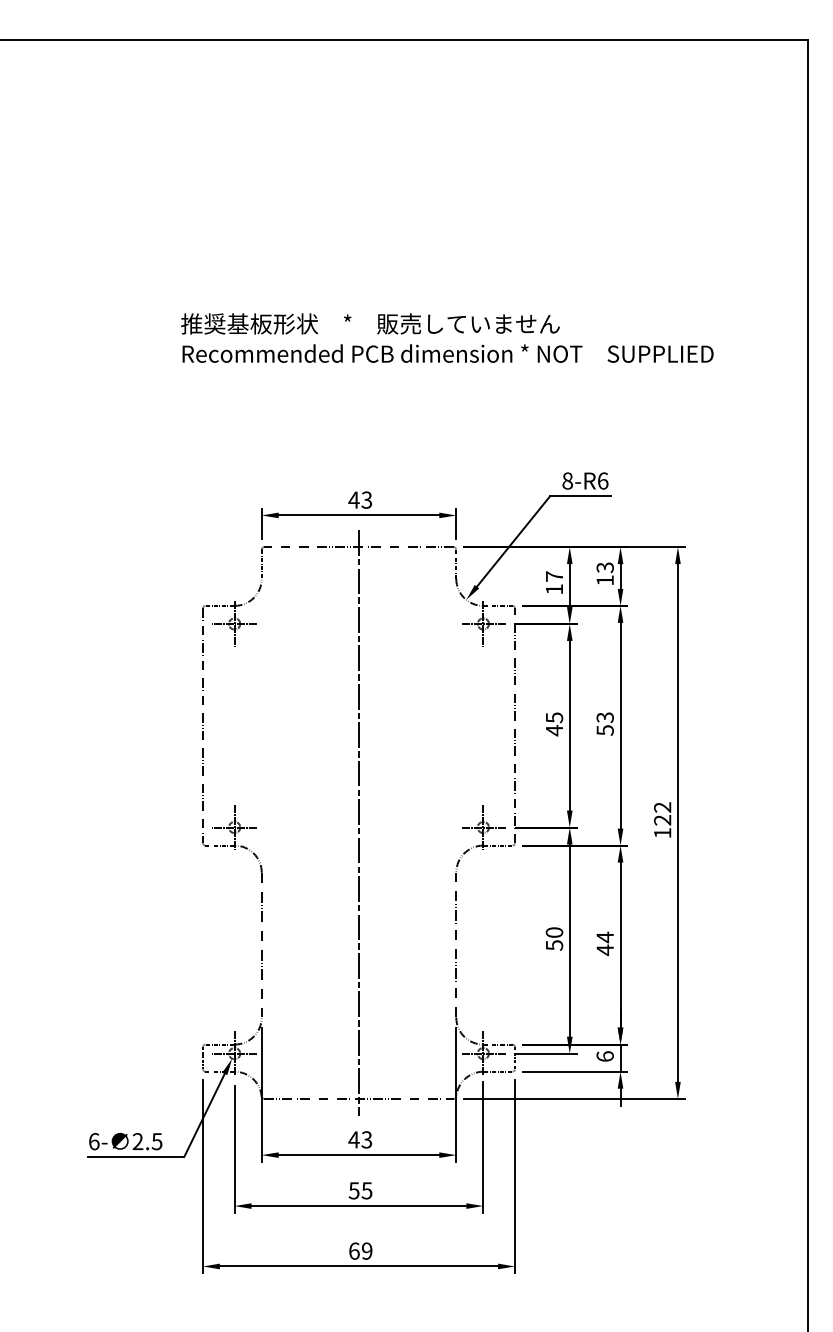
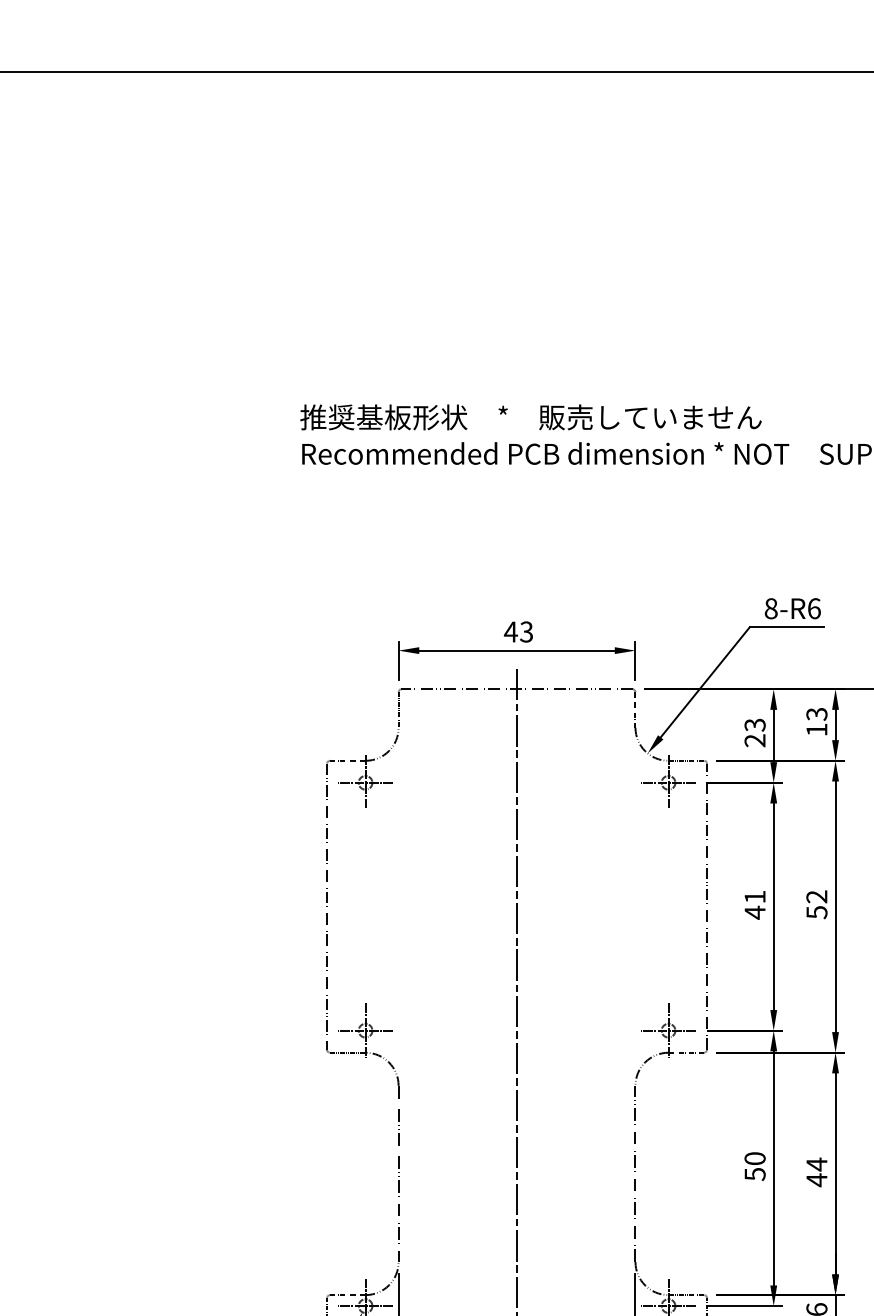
text: (554, 582) -> (755, 732), 17 -> 23
text: (554, 717) -> (755, 896), 45 -> 41
text: (605, 717) -> (817, 896), 53 -> 52

